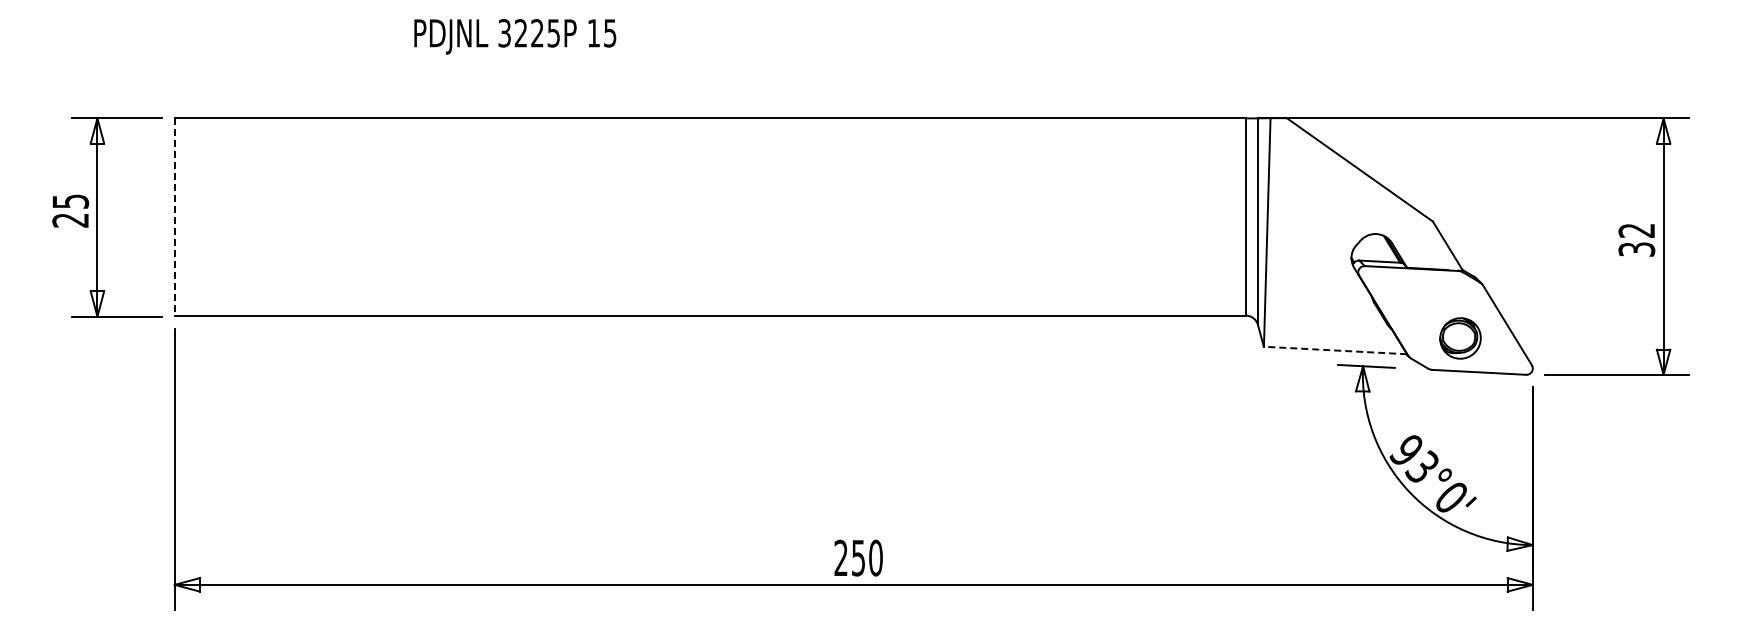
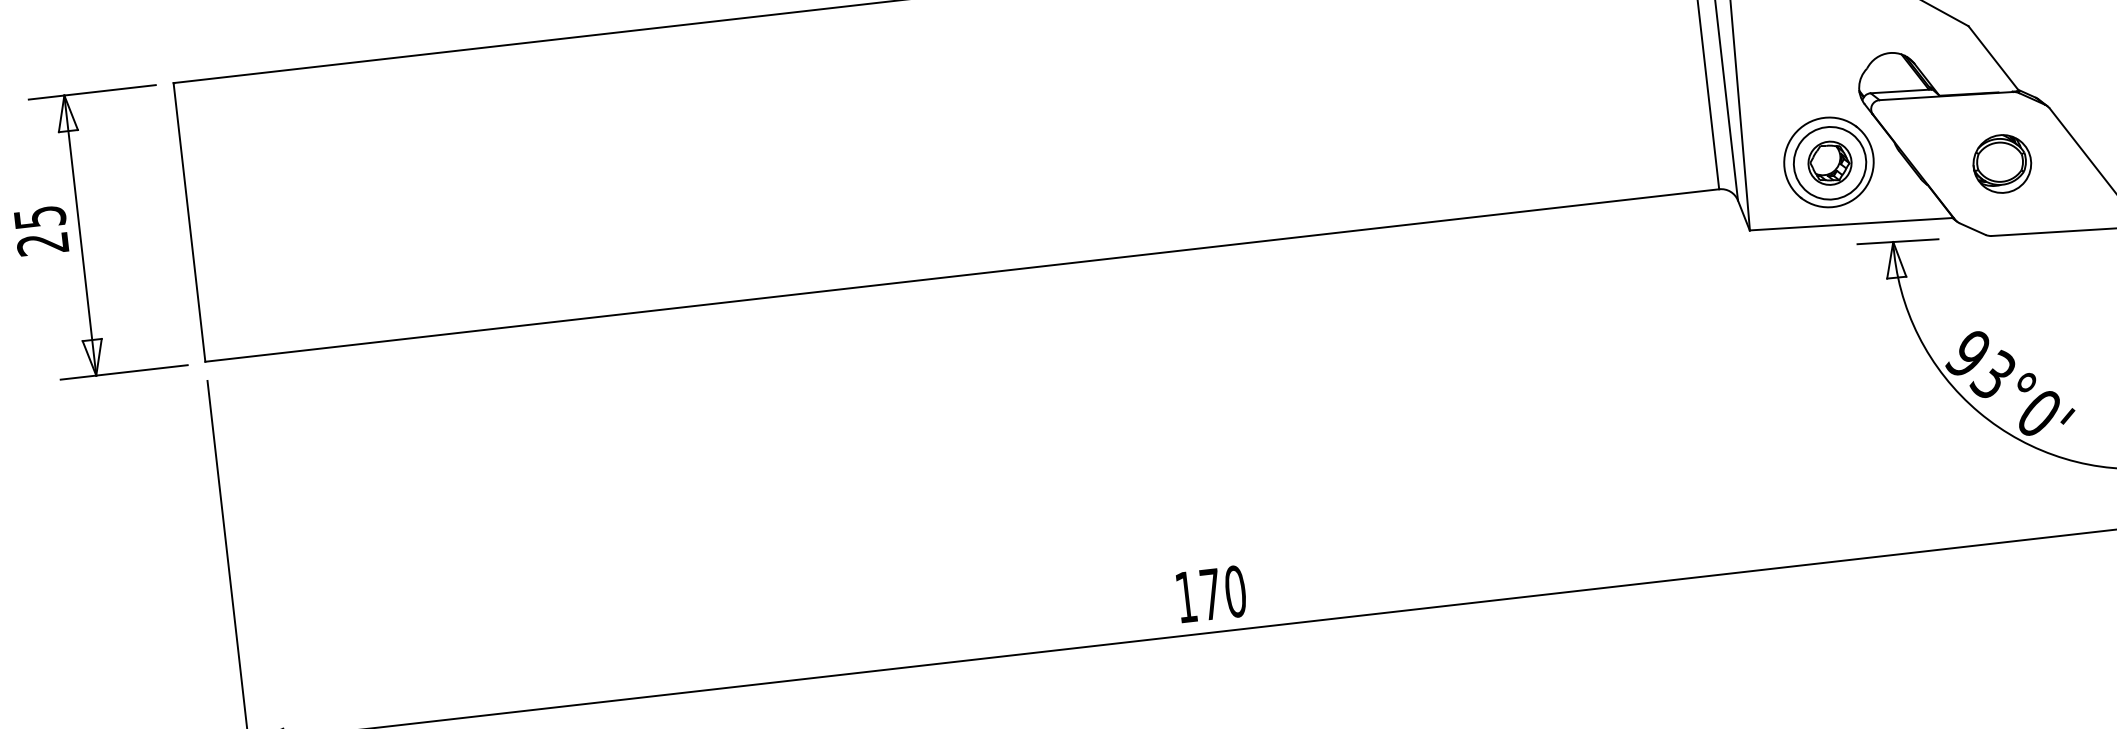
line: (174, 217) -> (189, 223), dashed -> solid
part: (1324, 305) -> (1828, 162), added
part: (1460, 338) -> (2002, 164), moved
line: (1335, 350) -> (1851, 224), dashed -> solid
text: (849, 557) -> (1198, 595), 250 -> 170

